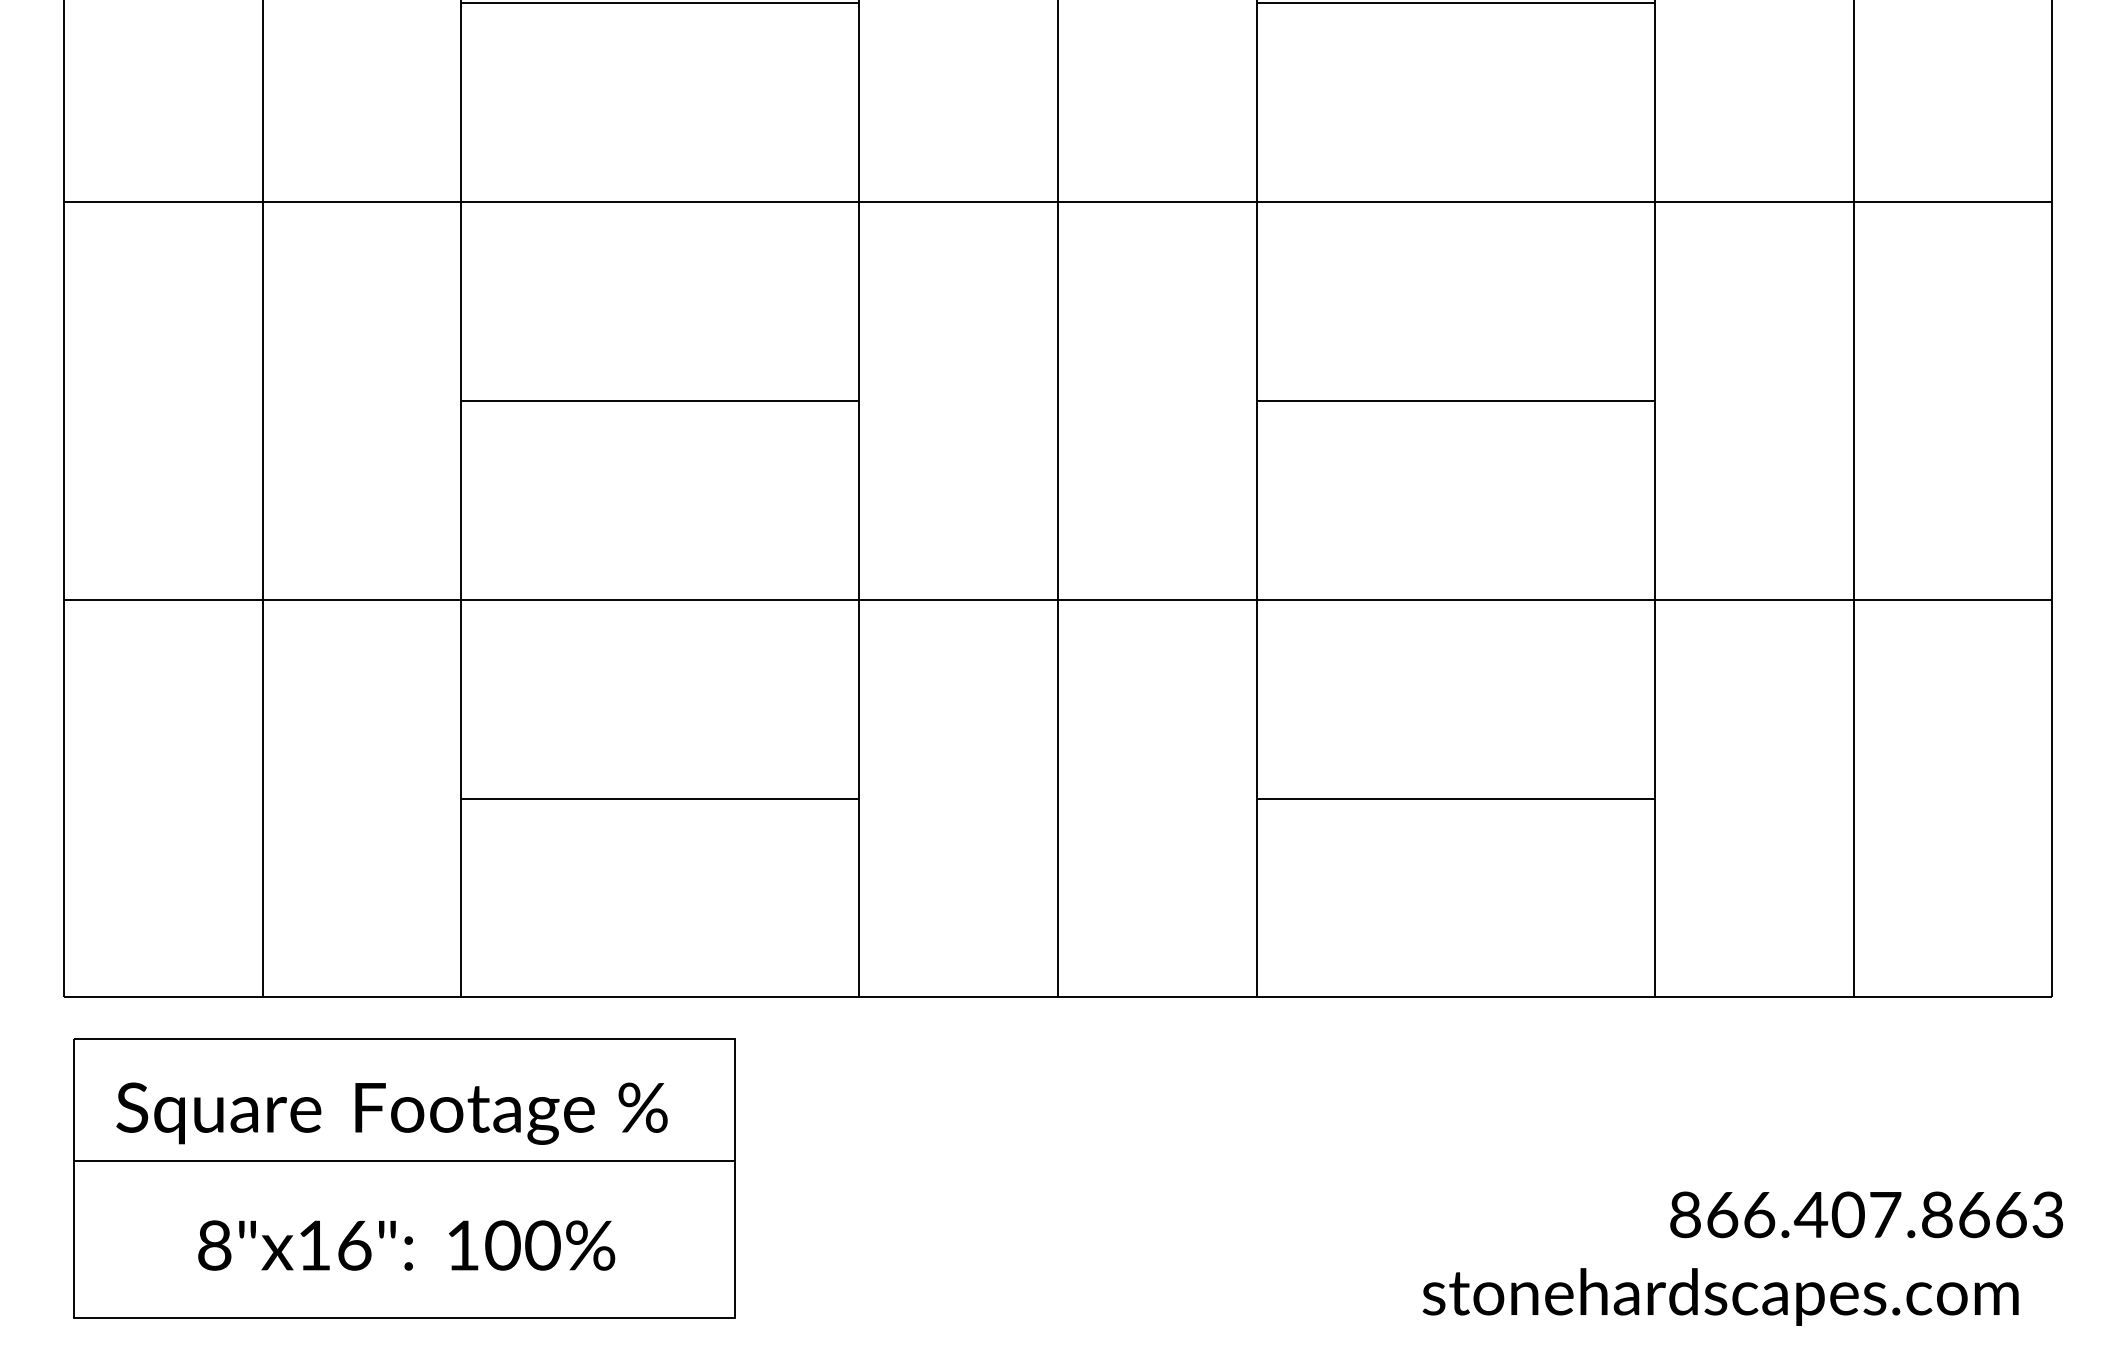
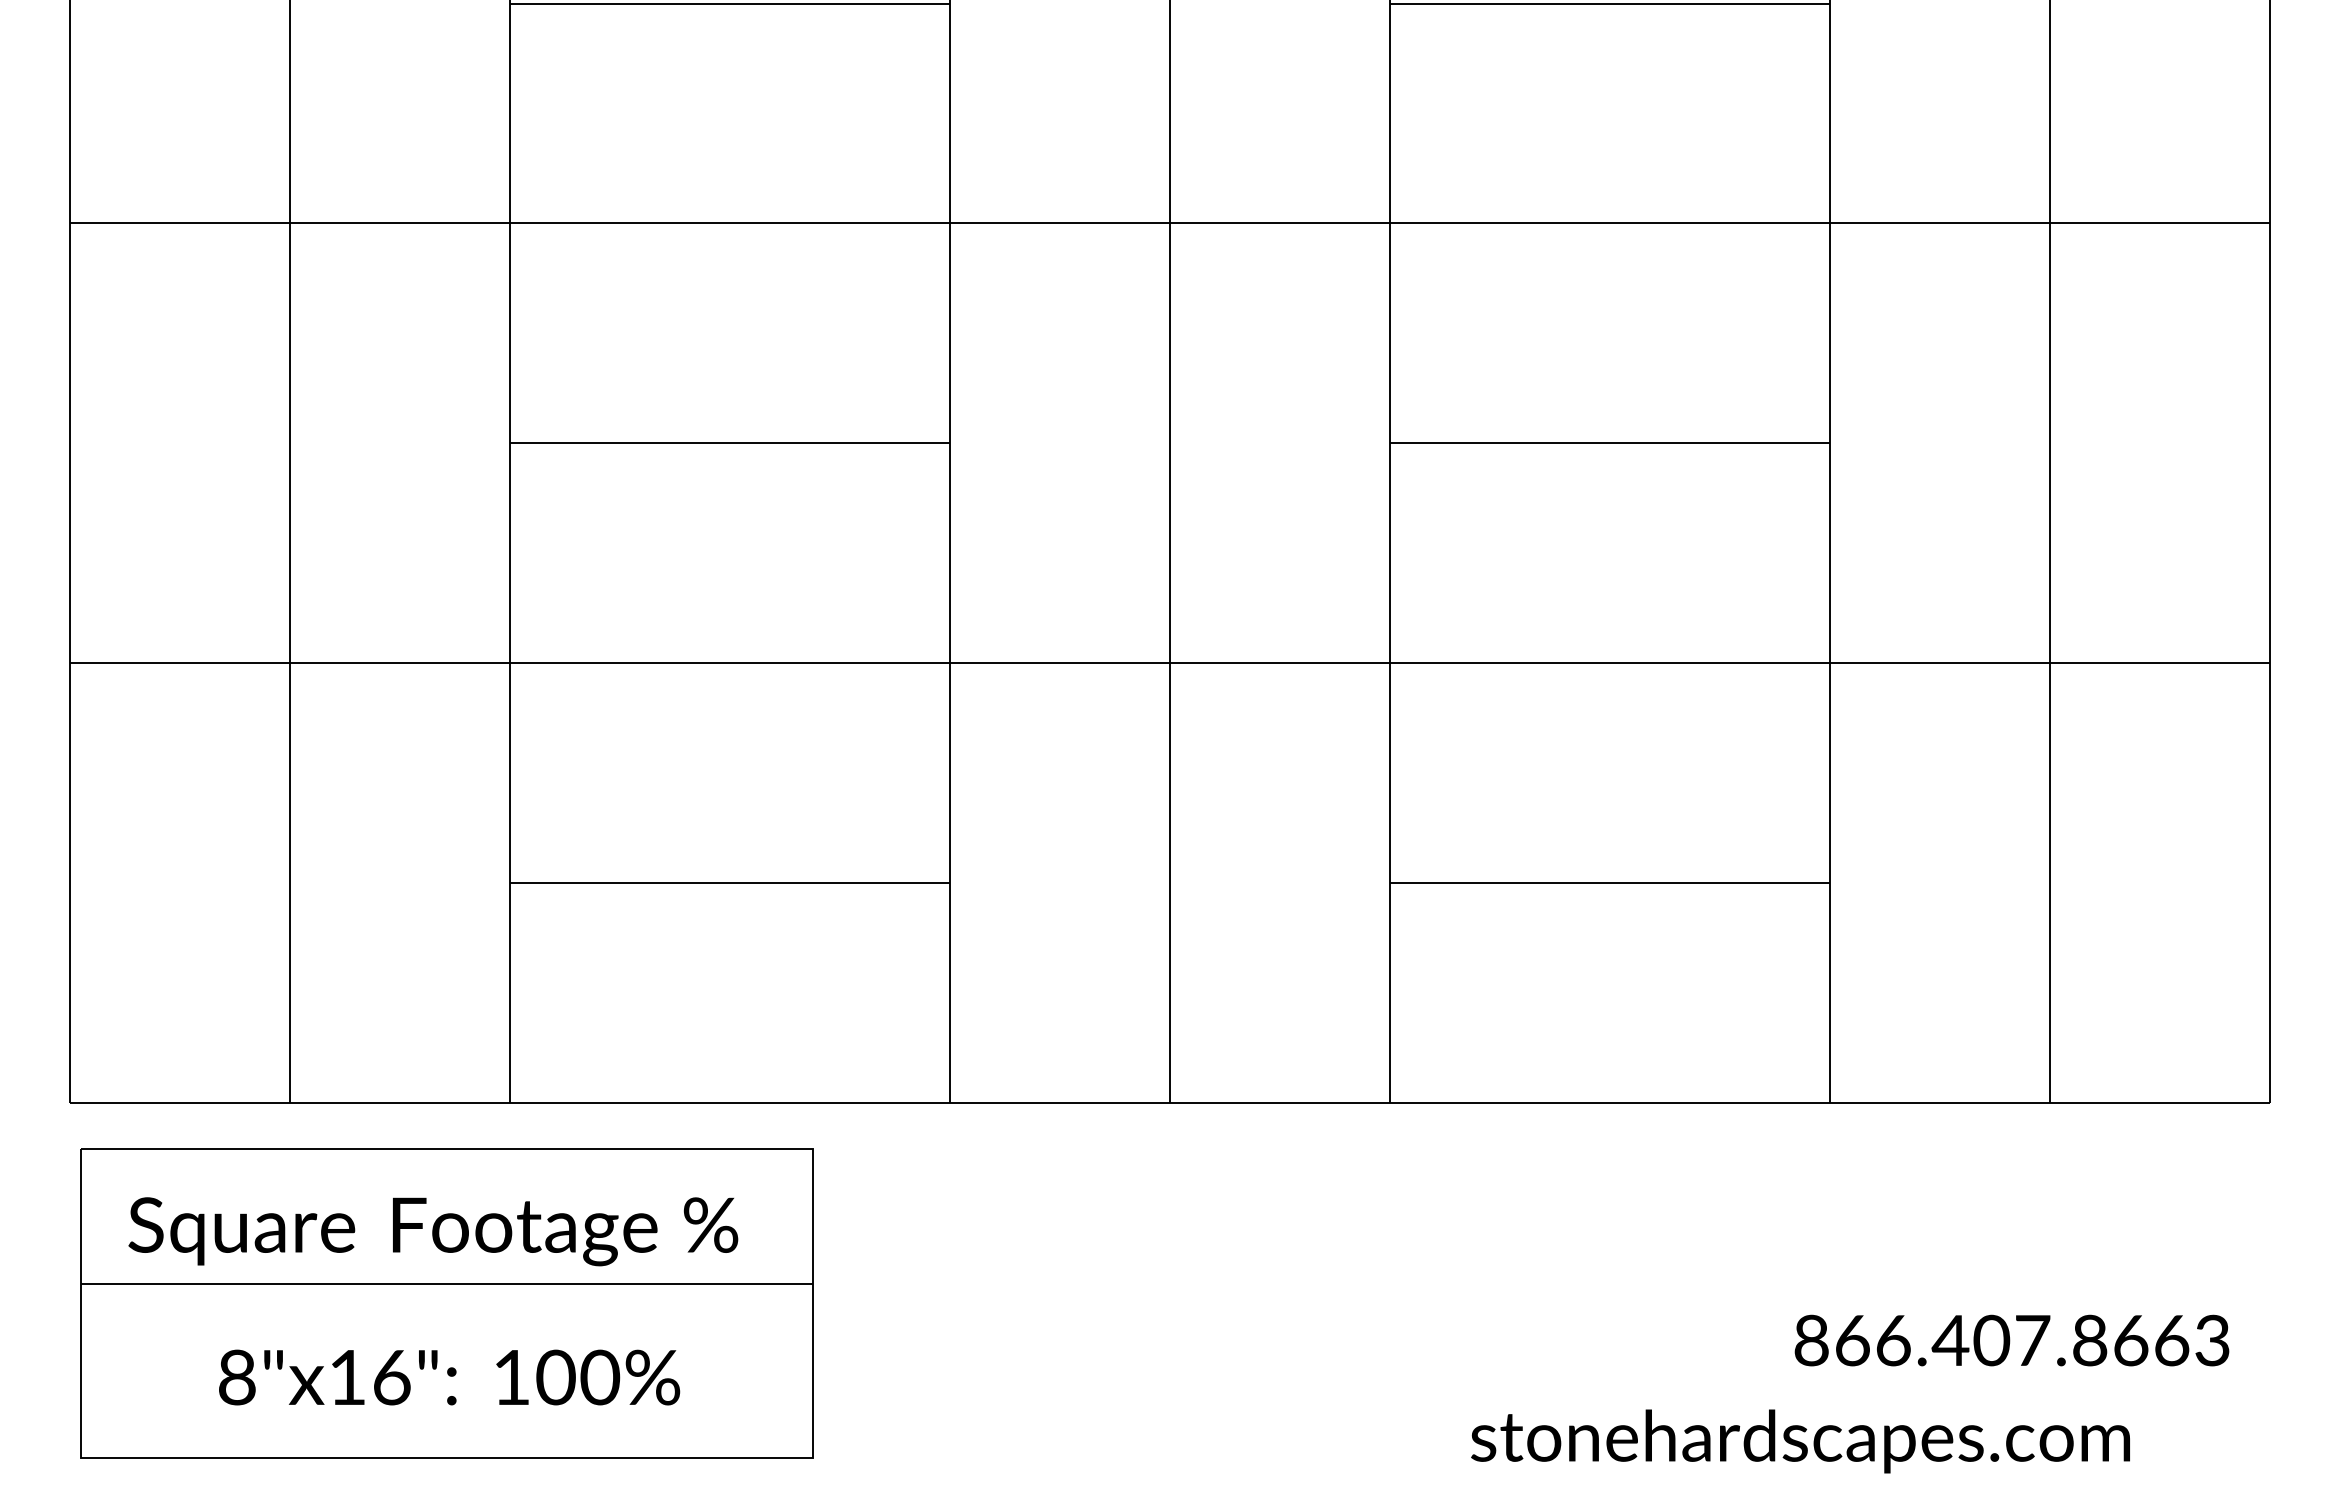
text: (1866, 1214) -> (2011, 1340), moved
text: (1720, 1297) -> (1800, 1441), moved

